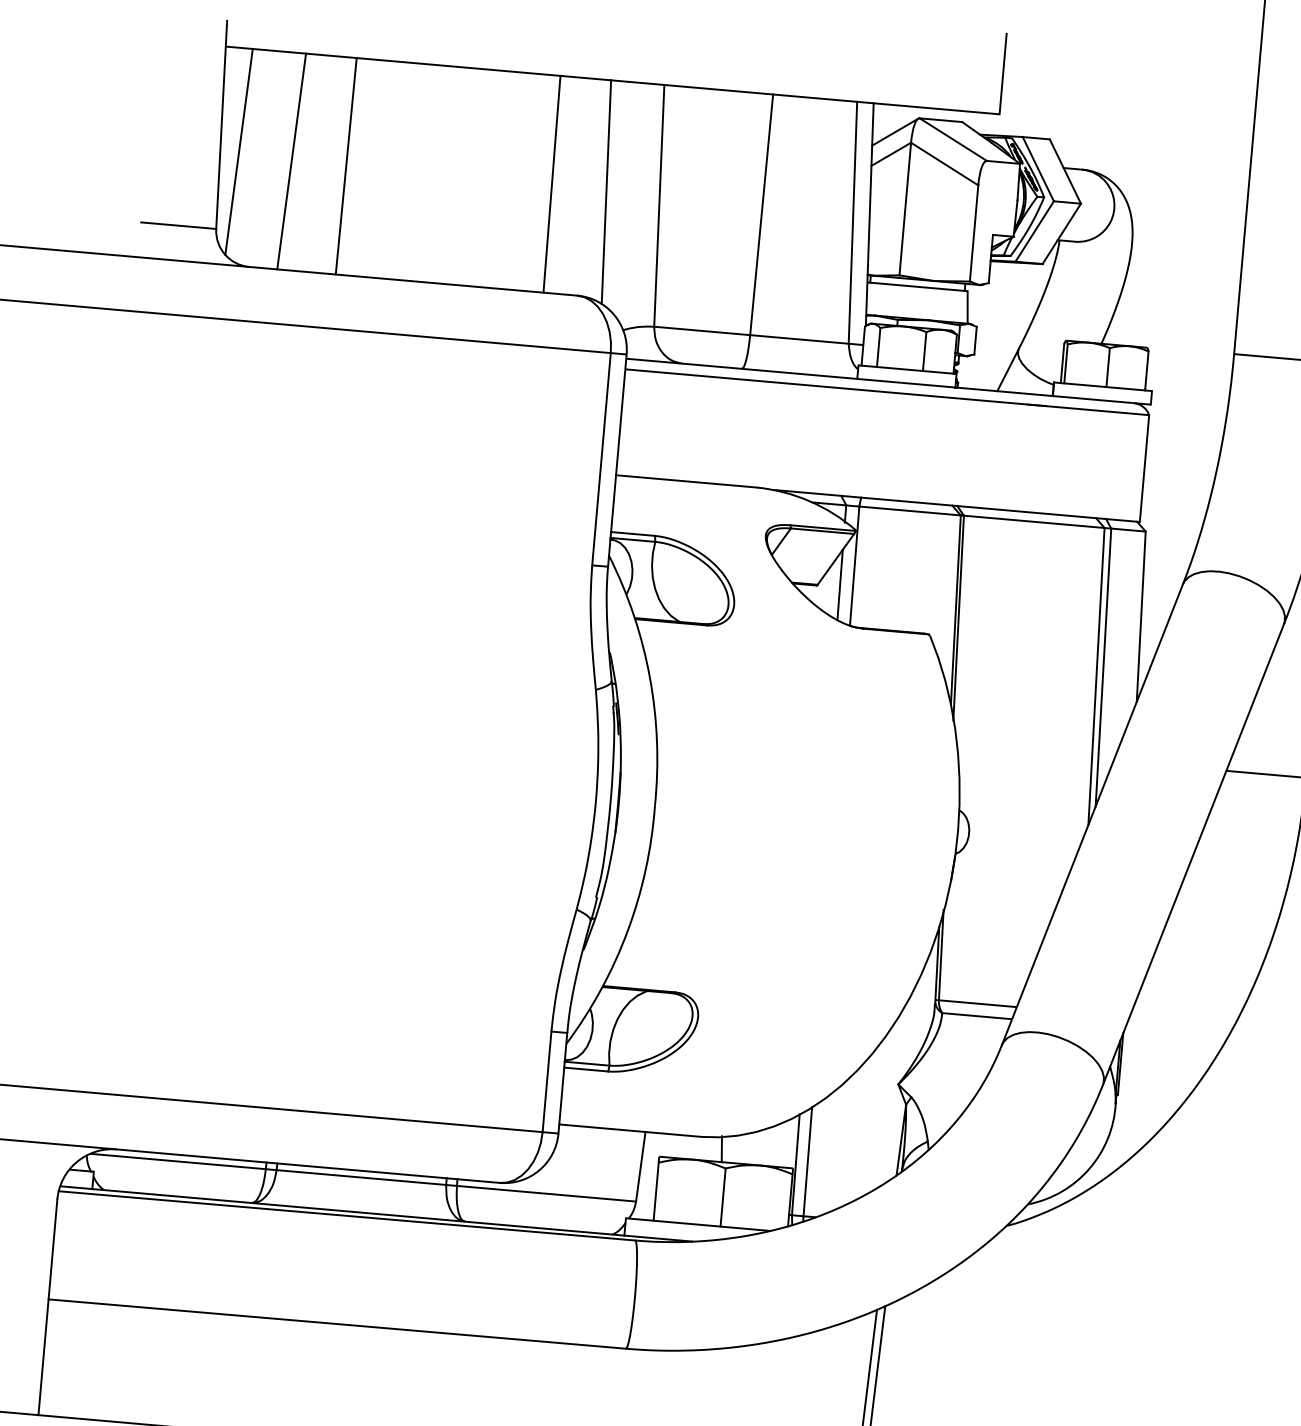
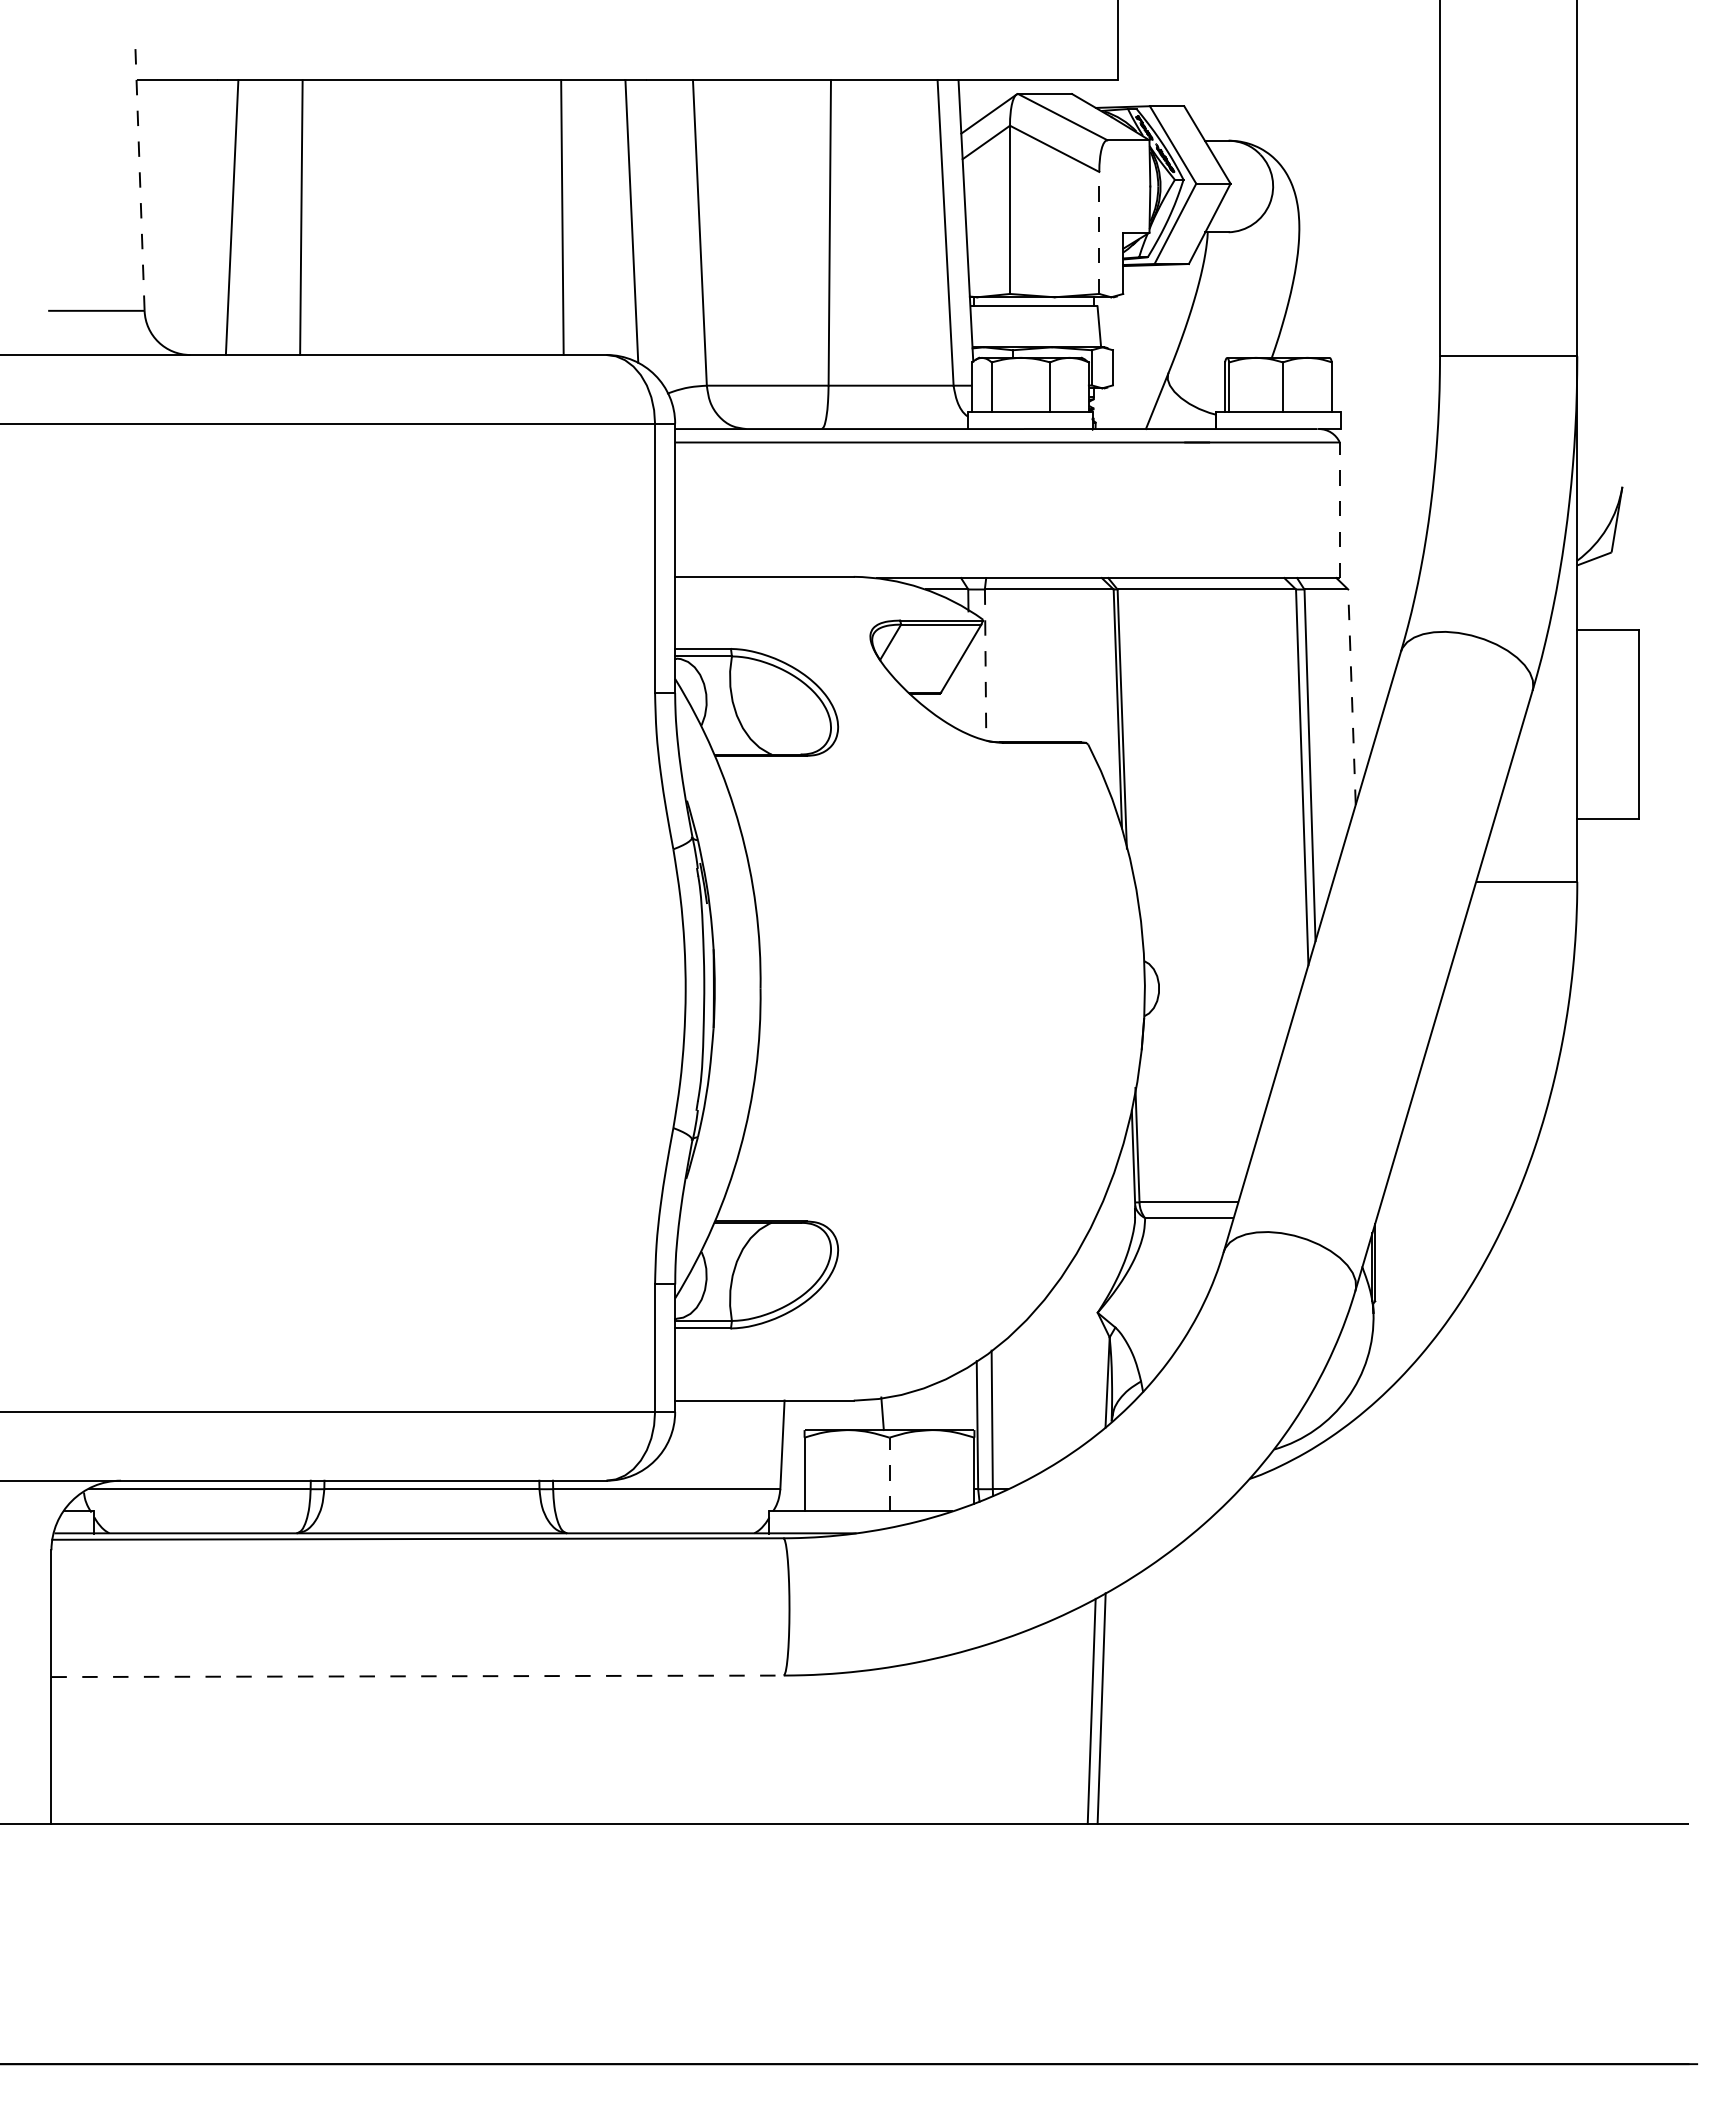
line: (222, 125) -> (140, 179), solid -> dashed
line: (238, 152) -> (164, 211), removed
line: (974, 233) -> (1099, 232), solid -> dashed
line: (1144, 468) -> (1339, 510), solid -> dashed
line: (854, 566) -> (985, 665), solid -> dashed
line: (839, 584) -> (968, 689), removed
line: (1140, 616) -> (1351, 697), solid -> dashed
line: (723, 1197) -> (889, 1474), solid -> dashed
line: (337, 1324) -> (418, 1676), solid -> dashed

